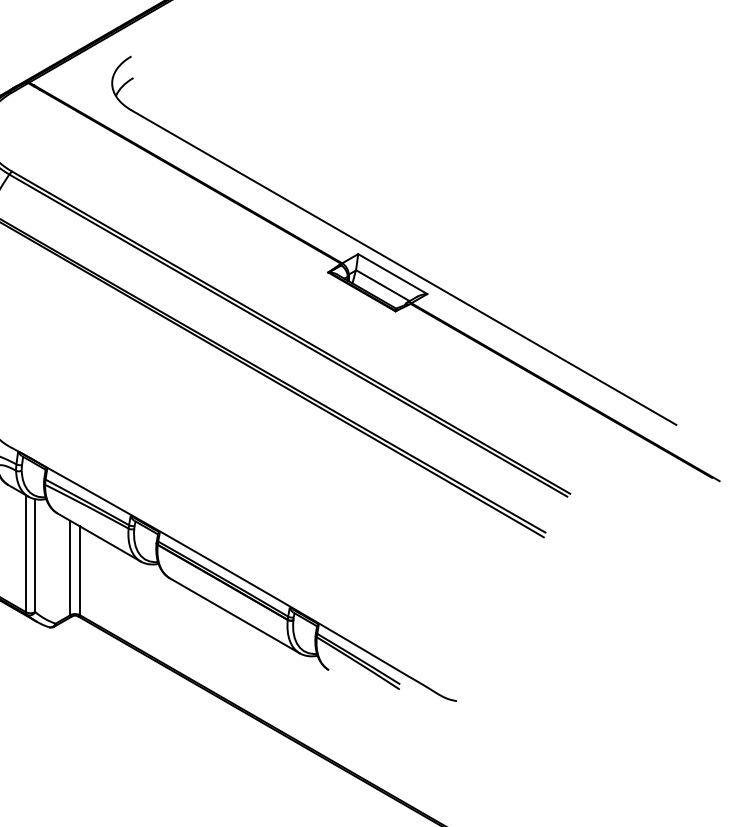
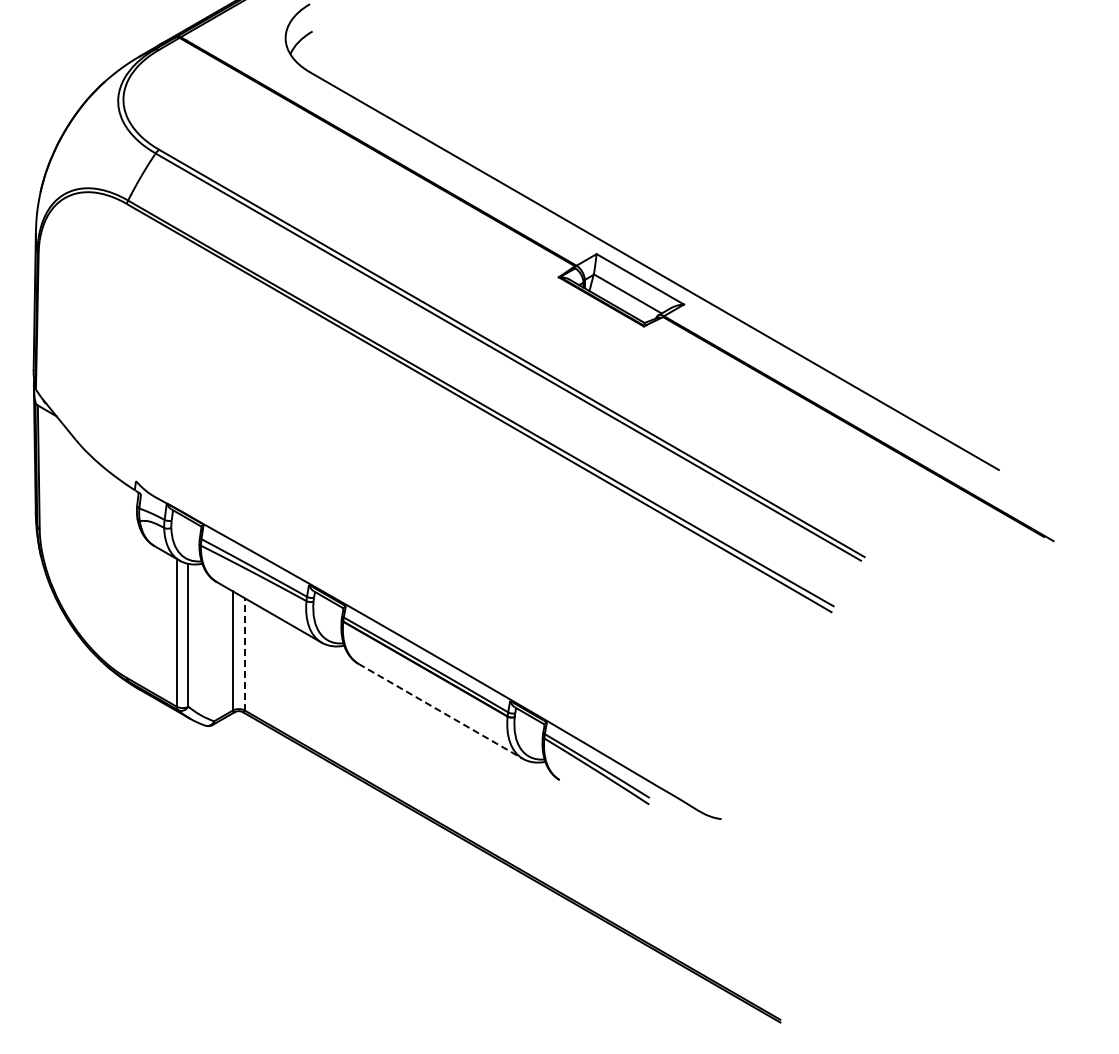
line: (79, 570) -> (244, 653), solid -> dashed
line: (234, 615) -> (440, 711), solid -> dashed

